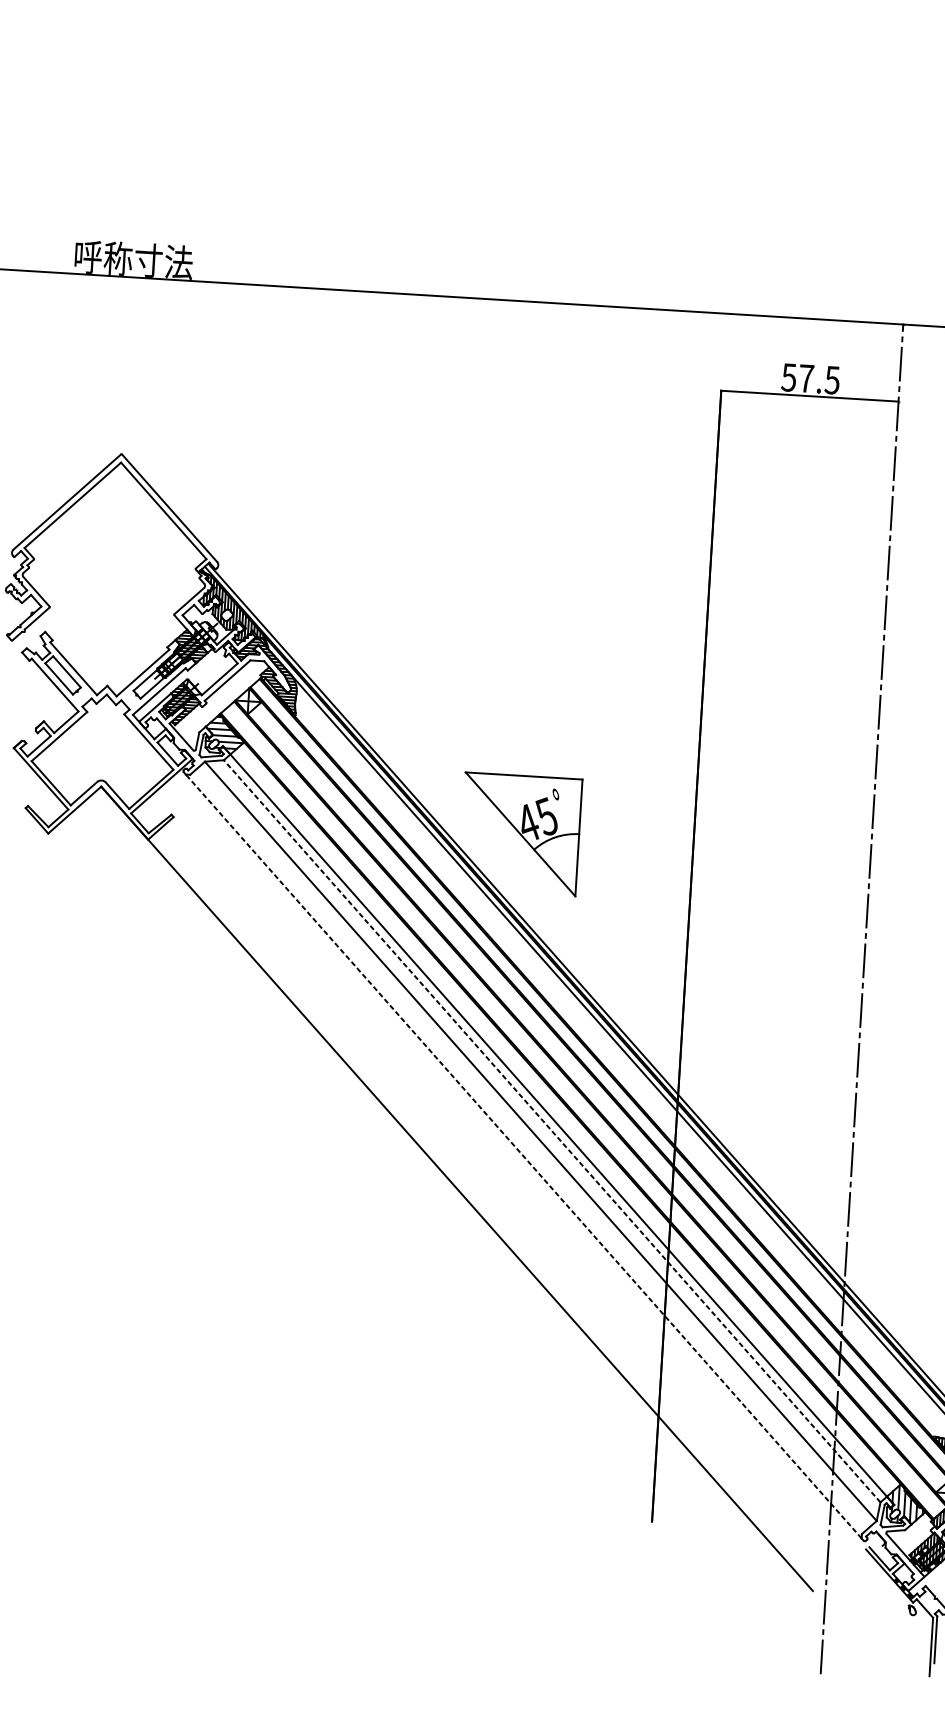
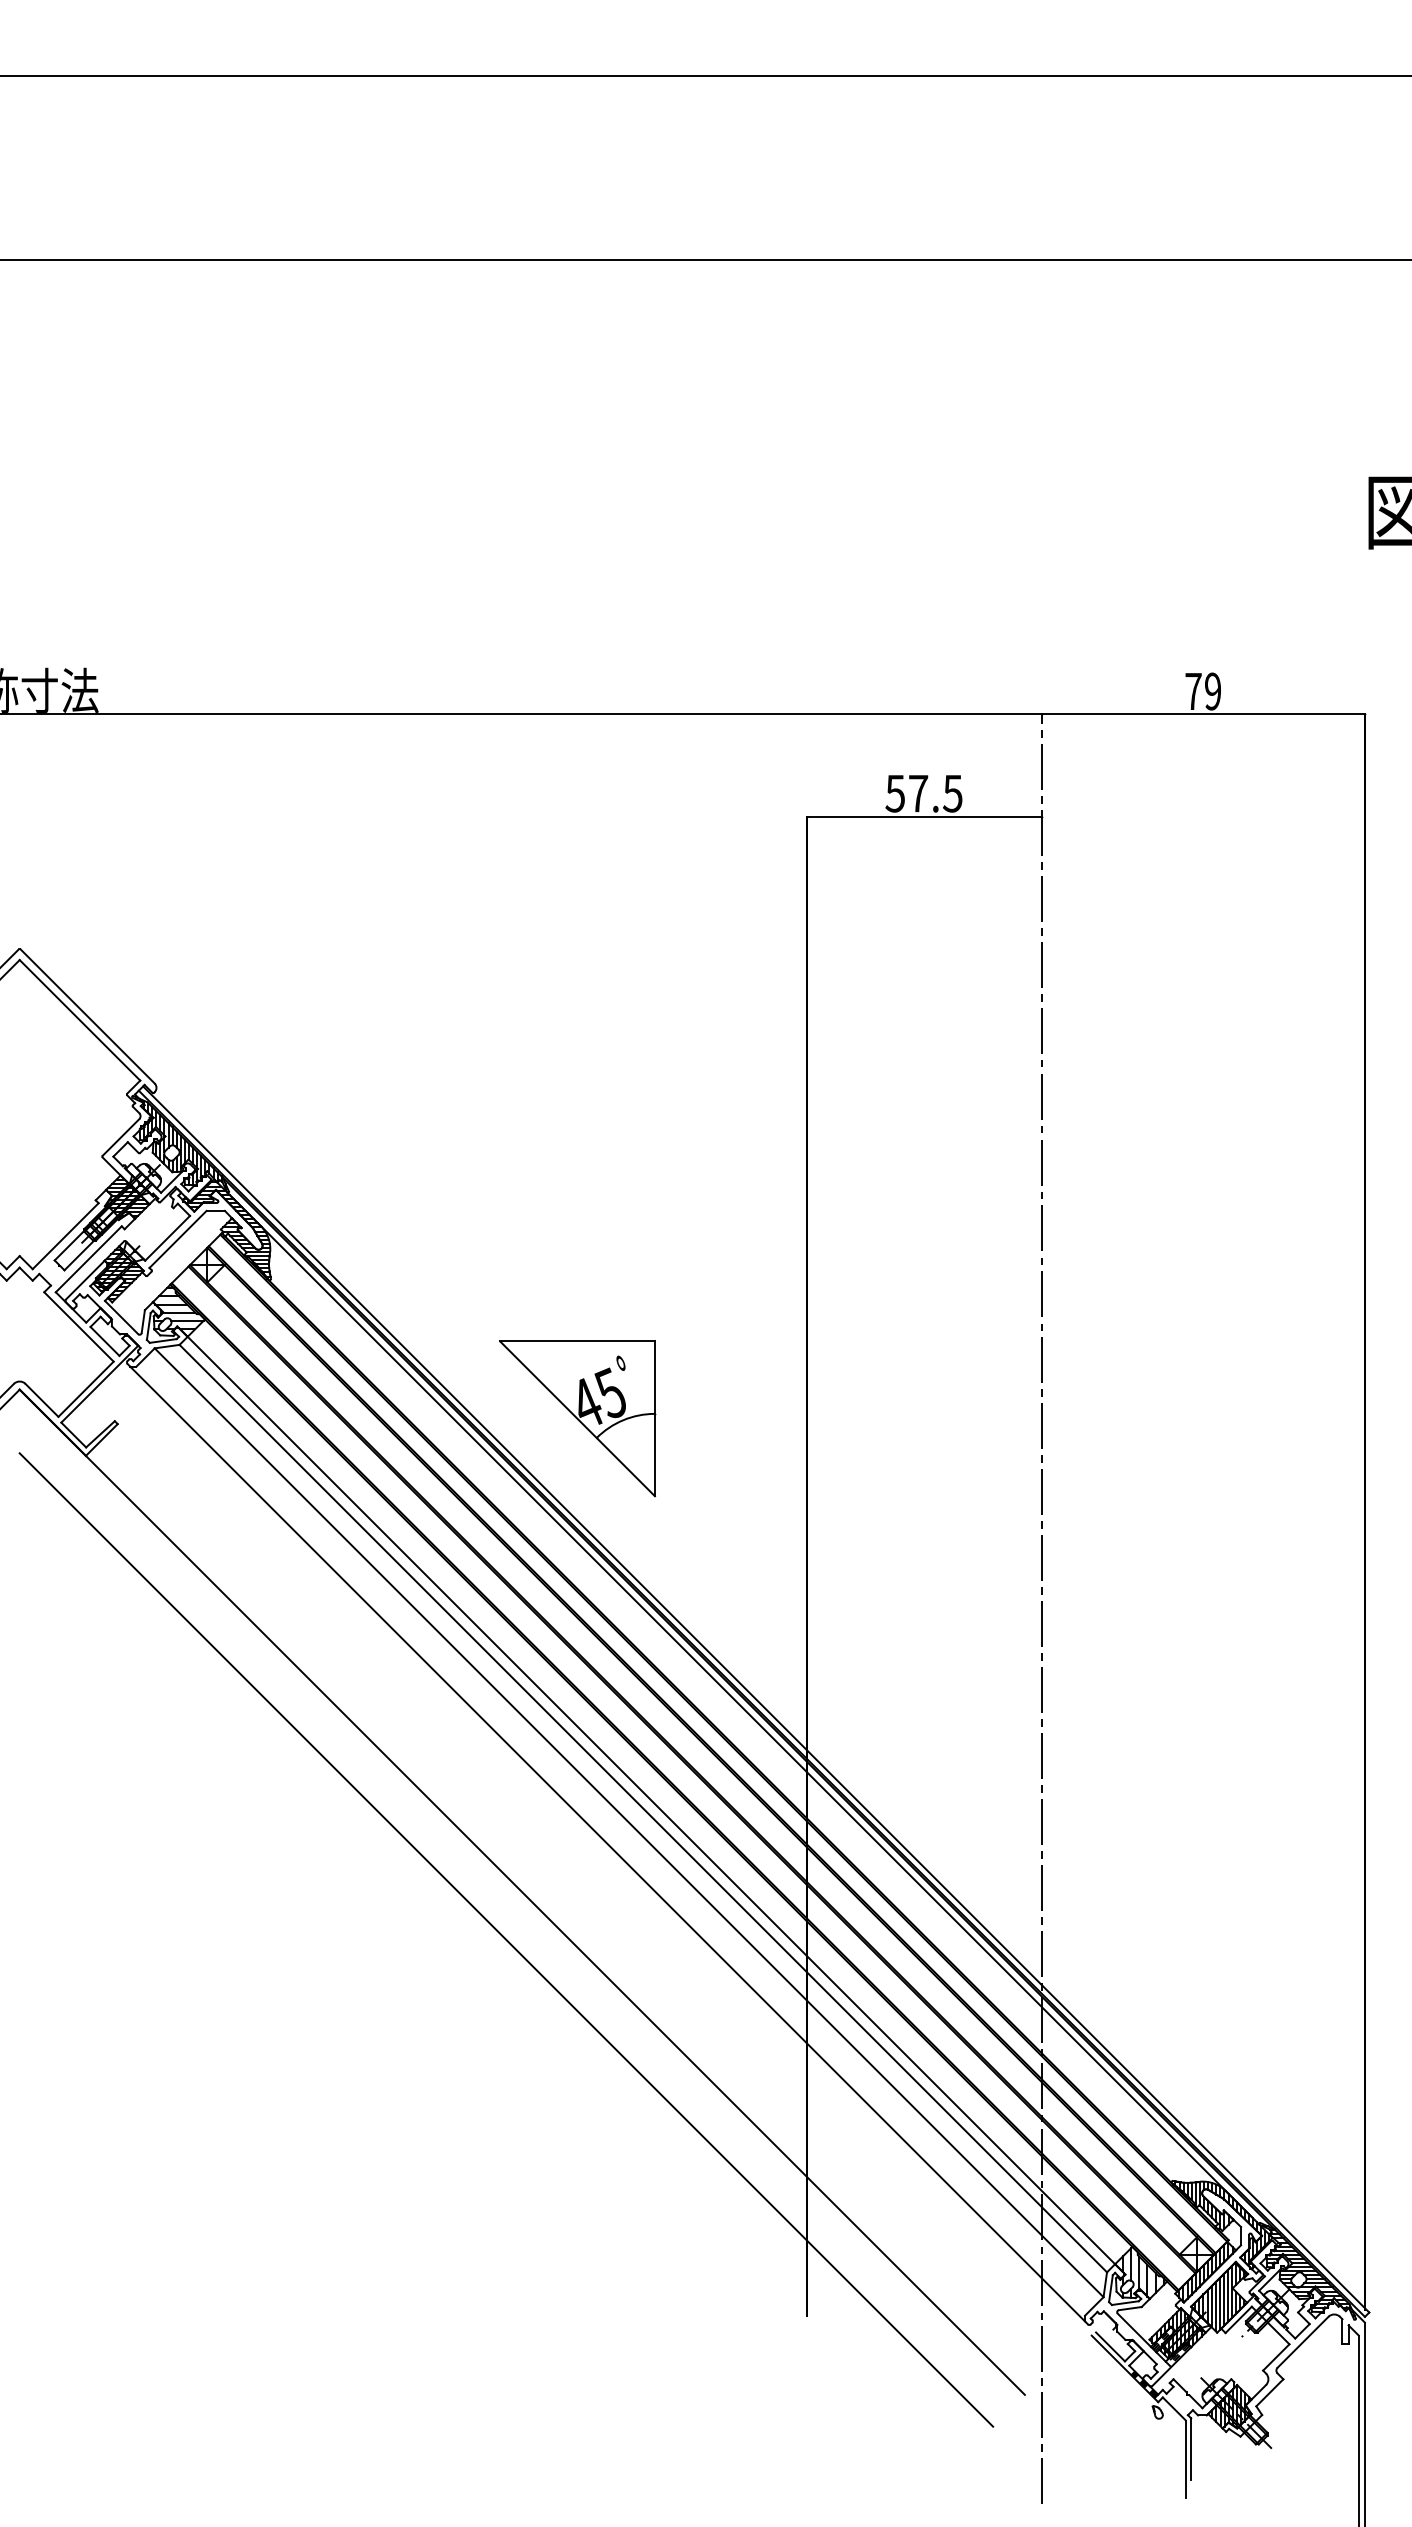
line: (552, 1131) -> (643, 1808), dashed -> solid
line: (523, 1155) -> (607, 1843), dashed -> solid
line: (442, 1223) -> (506, 1939), added

